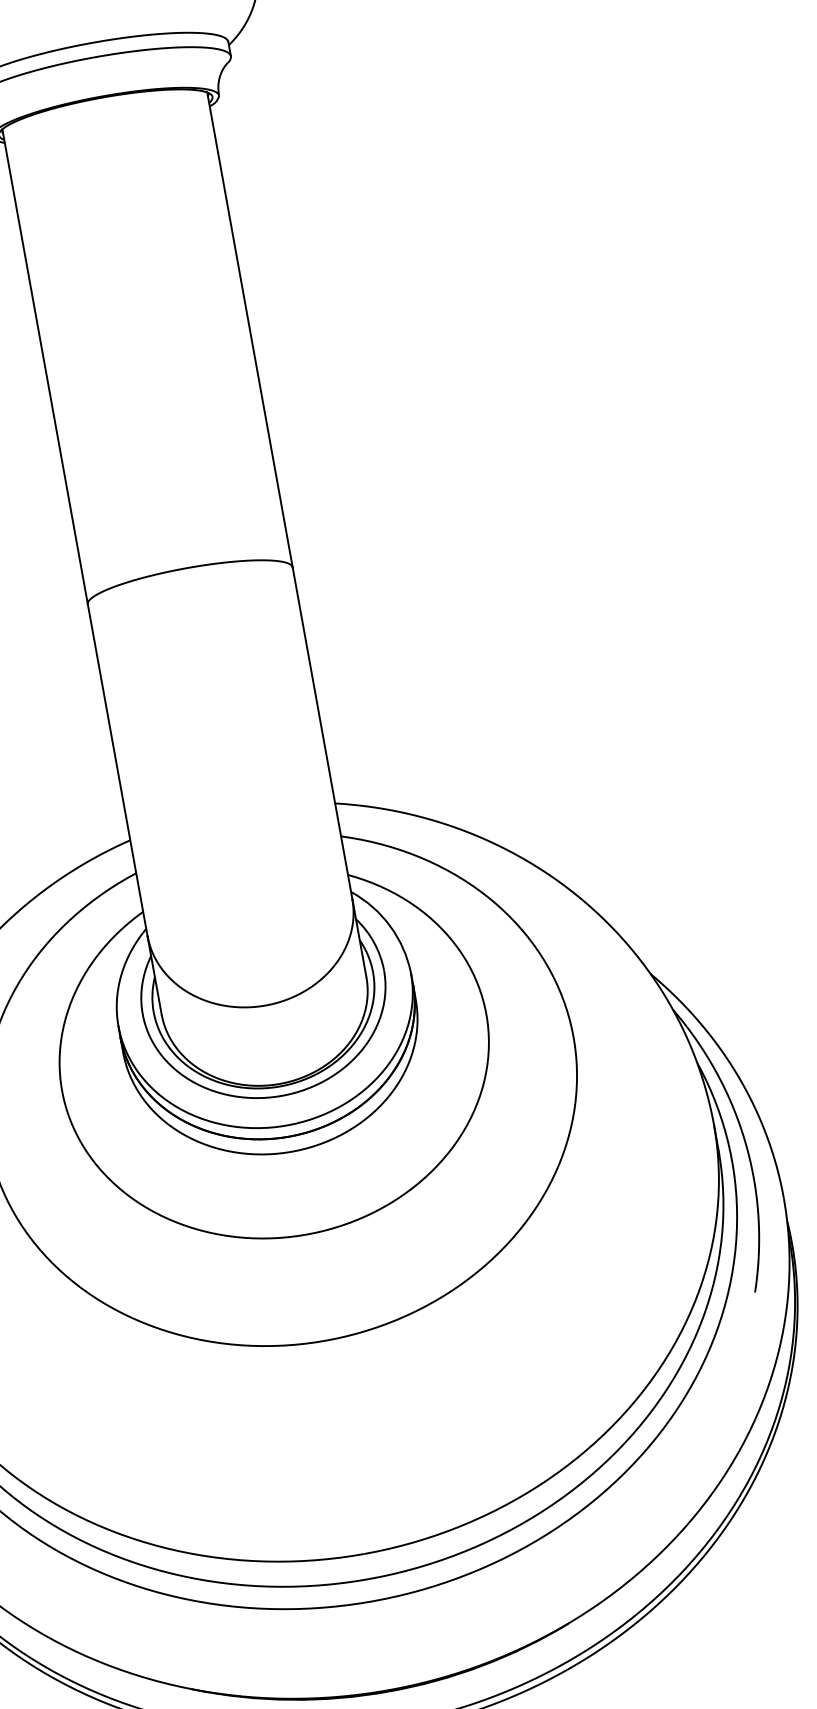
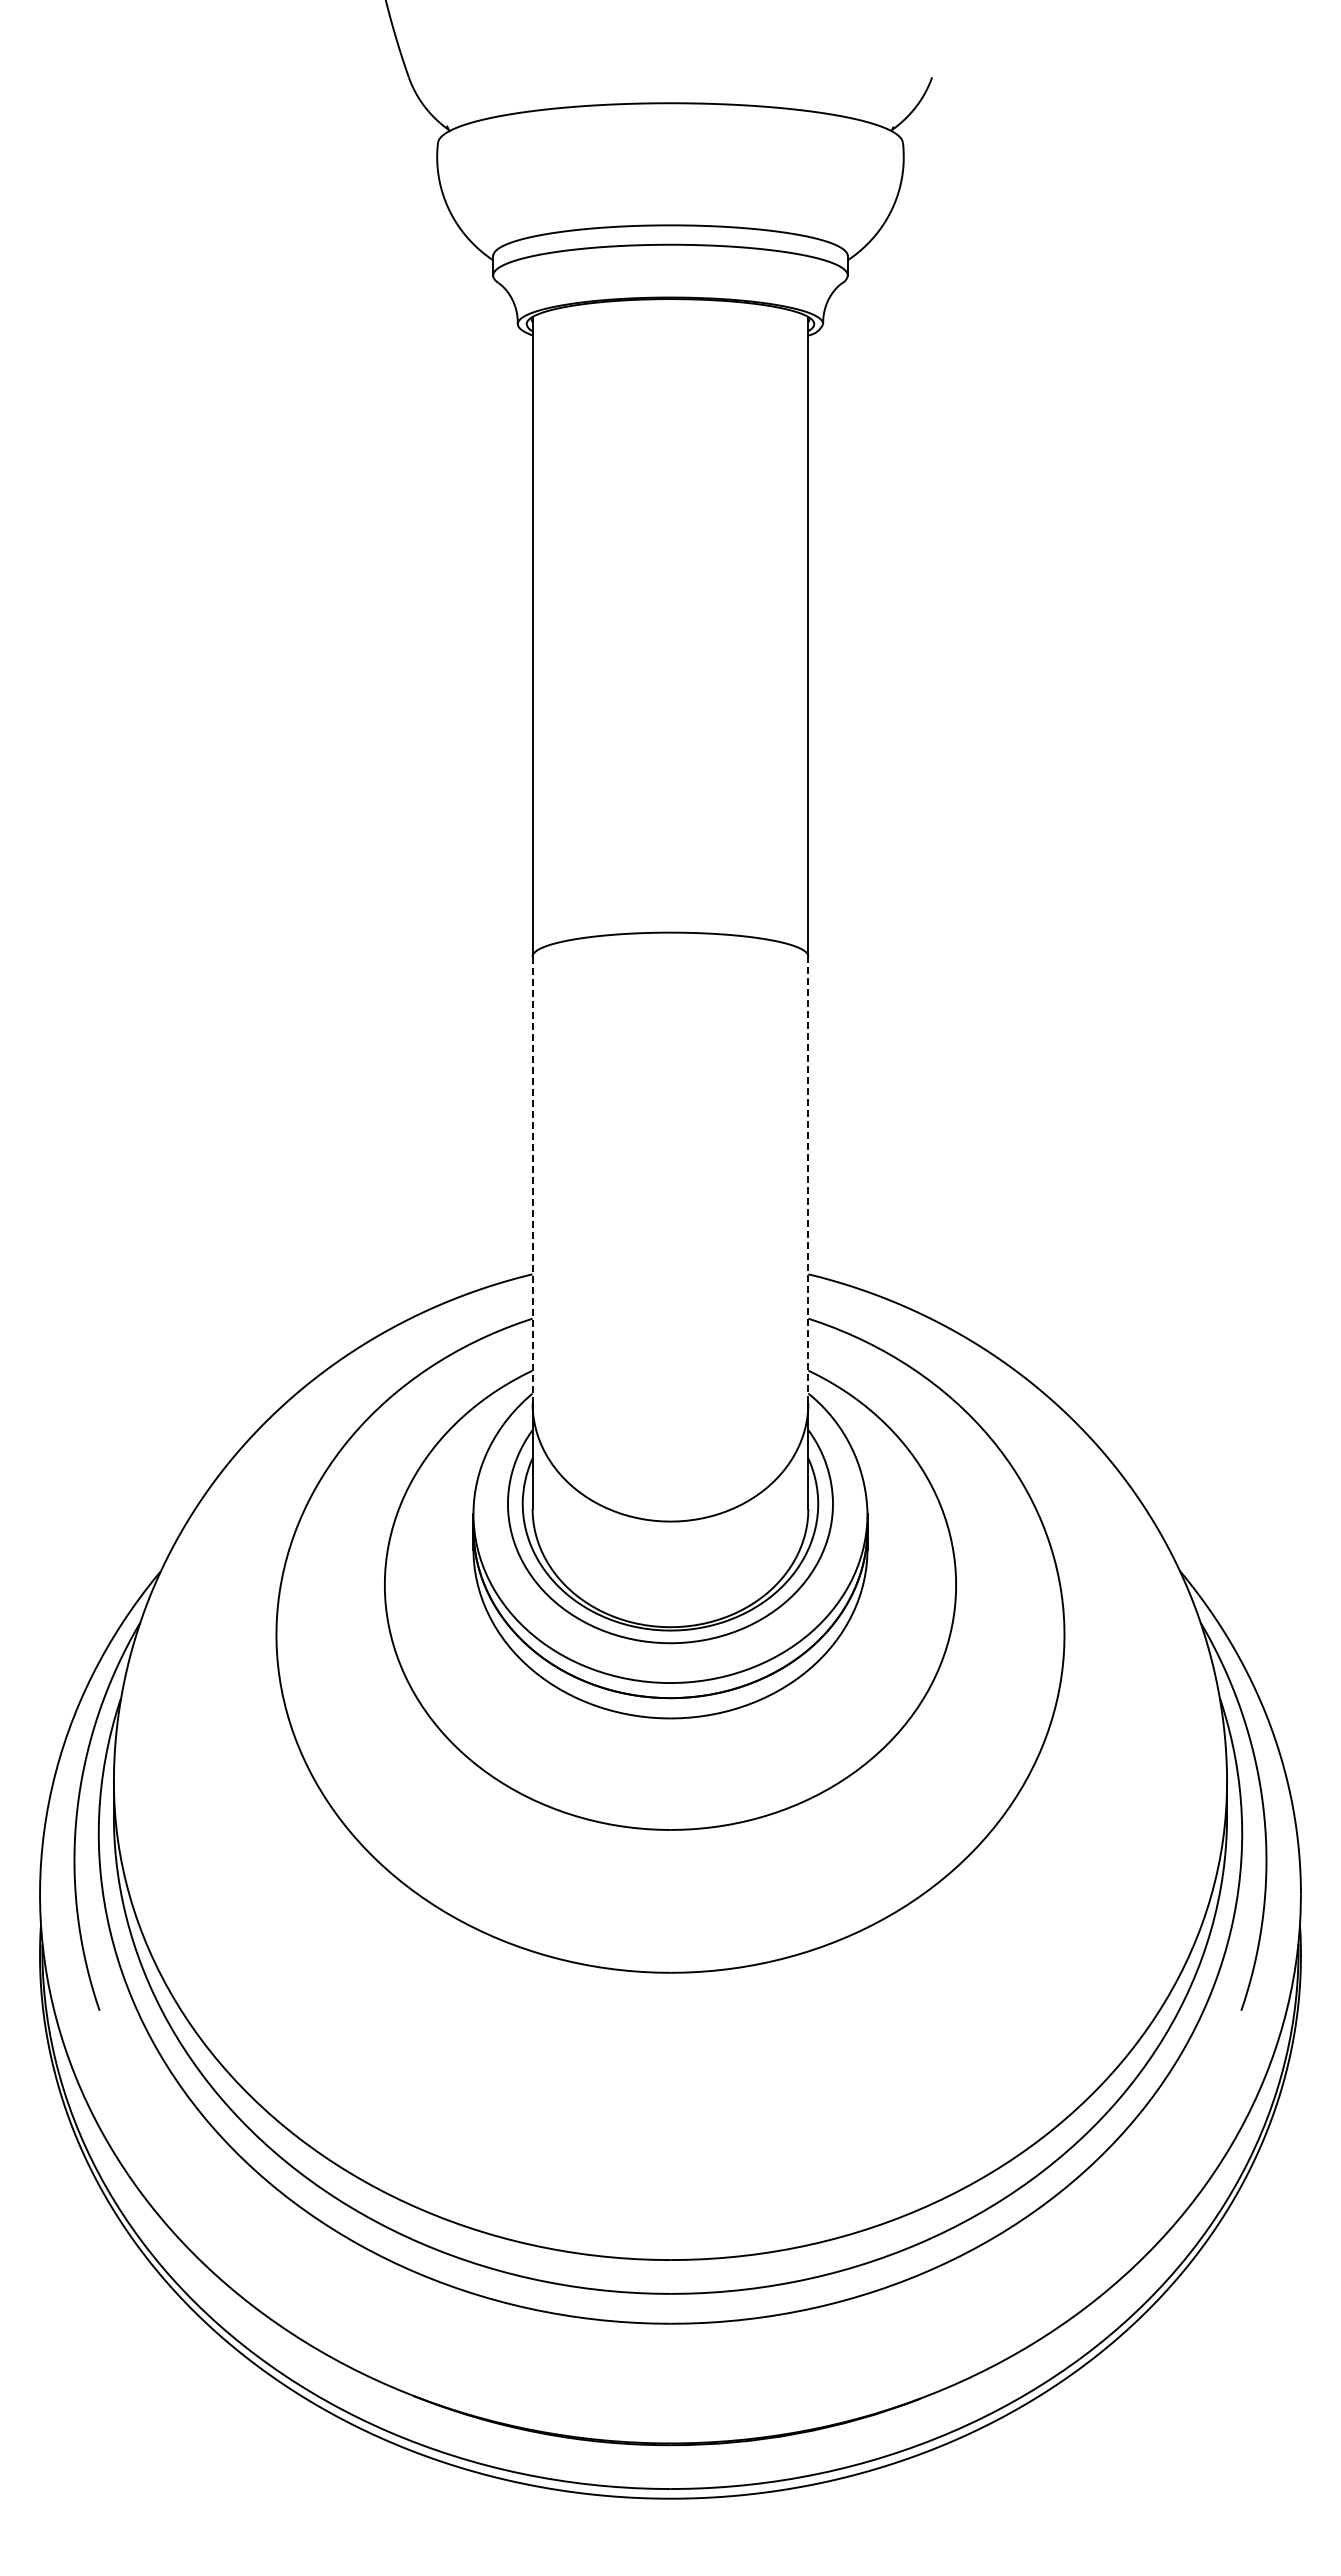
line: (322, 733) -> (808, 1179), solid -> dashed
line: (117, 770) -> (532, 1180), solid -> dashed

